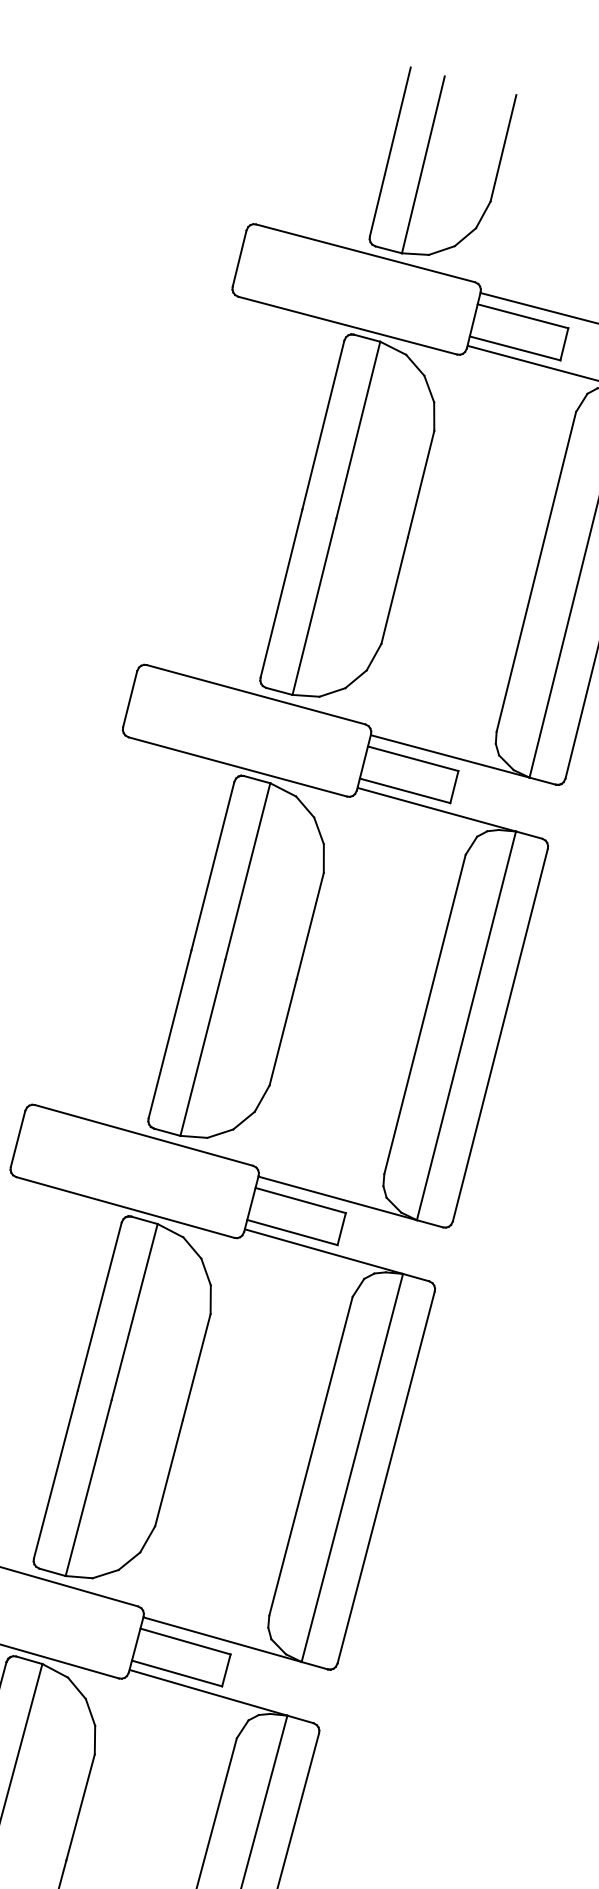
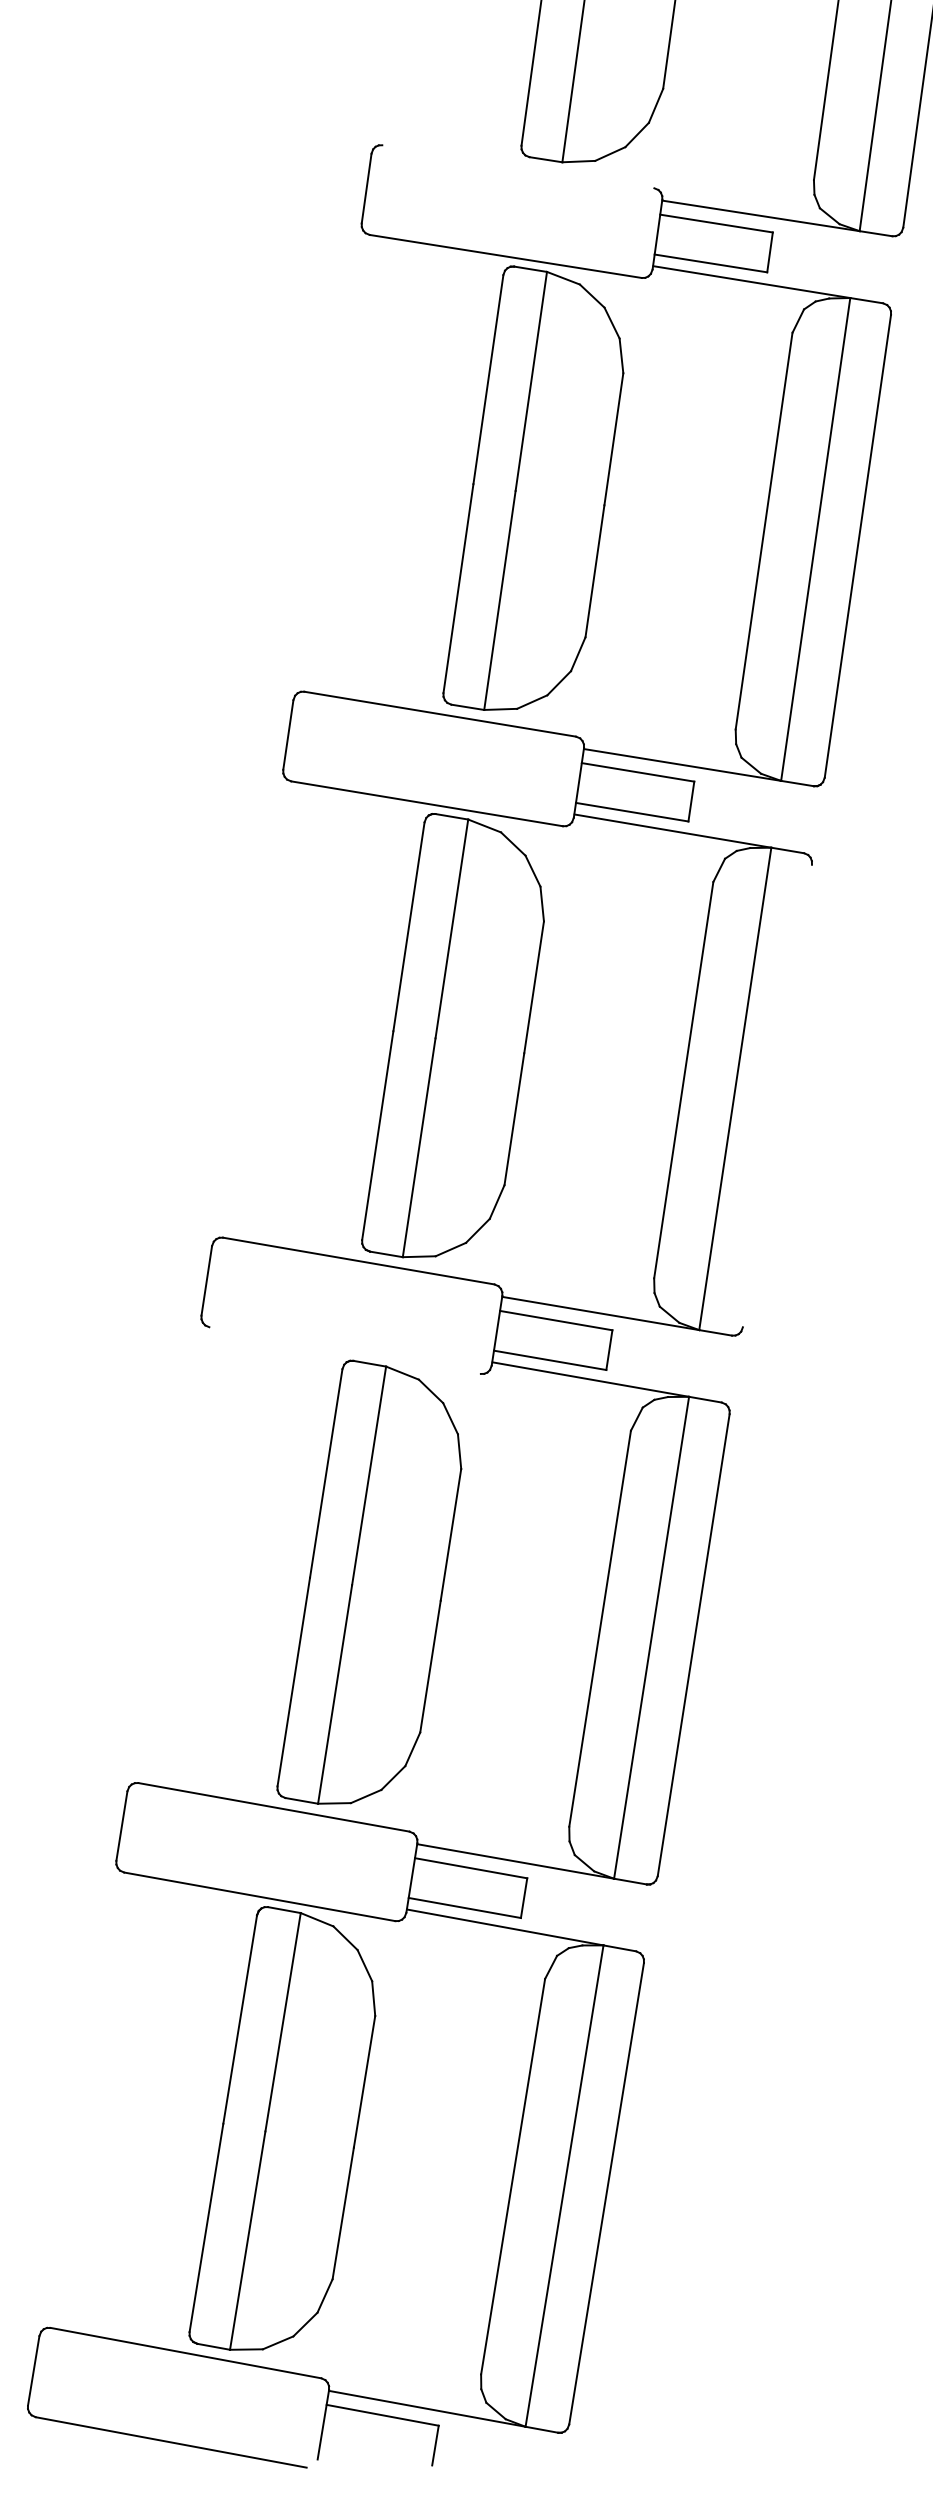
line: (365, 253) -> (518, 166), removed
line: (500, 1034) -> (777, 1095), removed
line: (124, 1207) -> (344, 1350), removed

